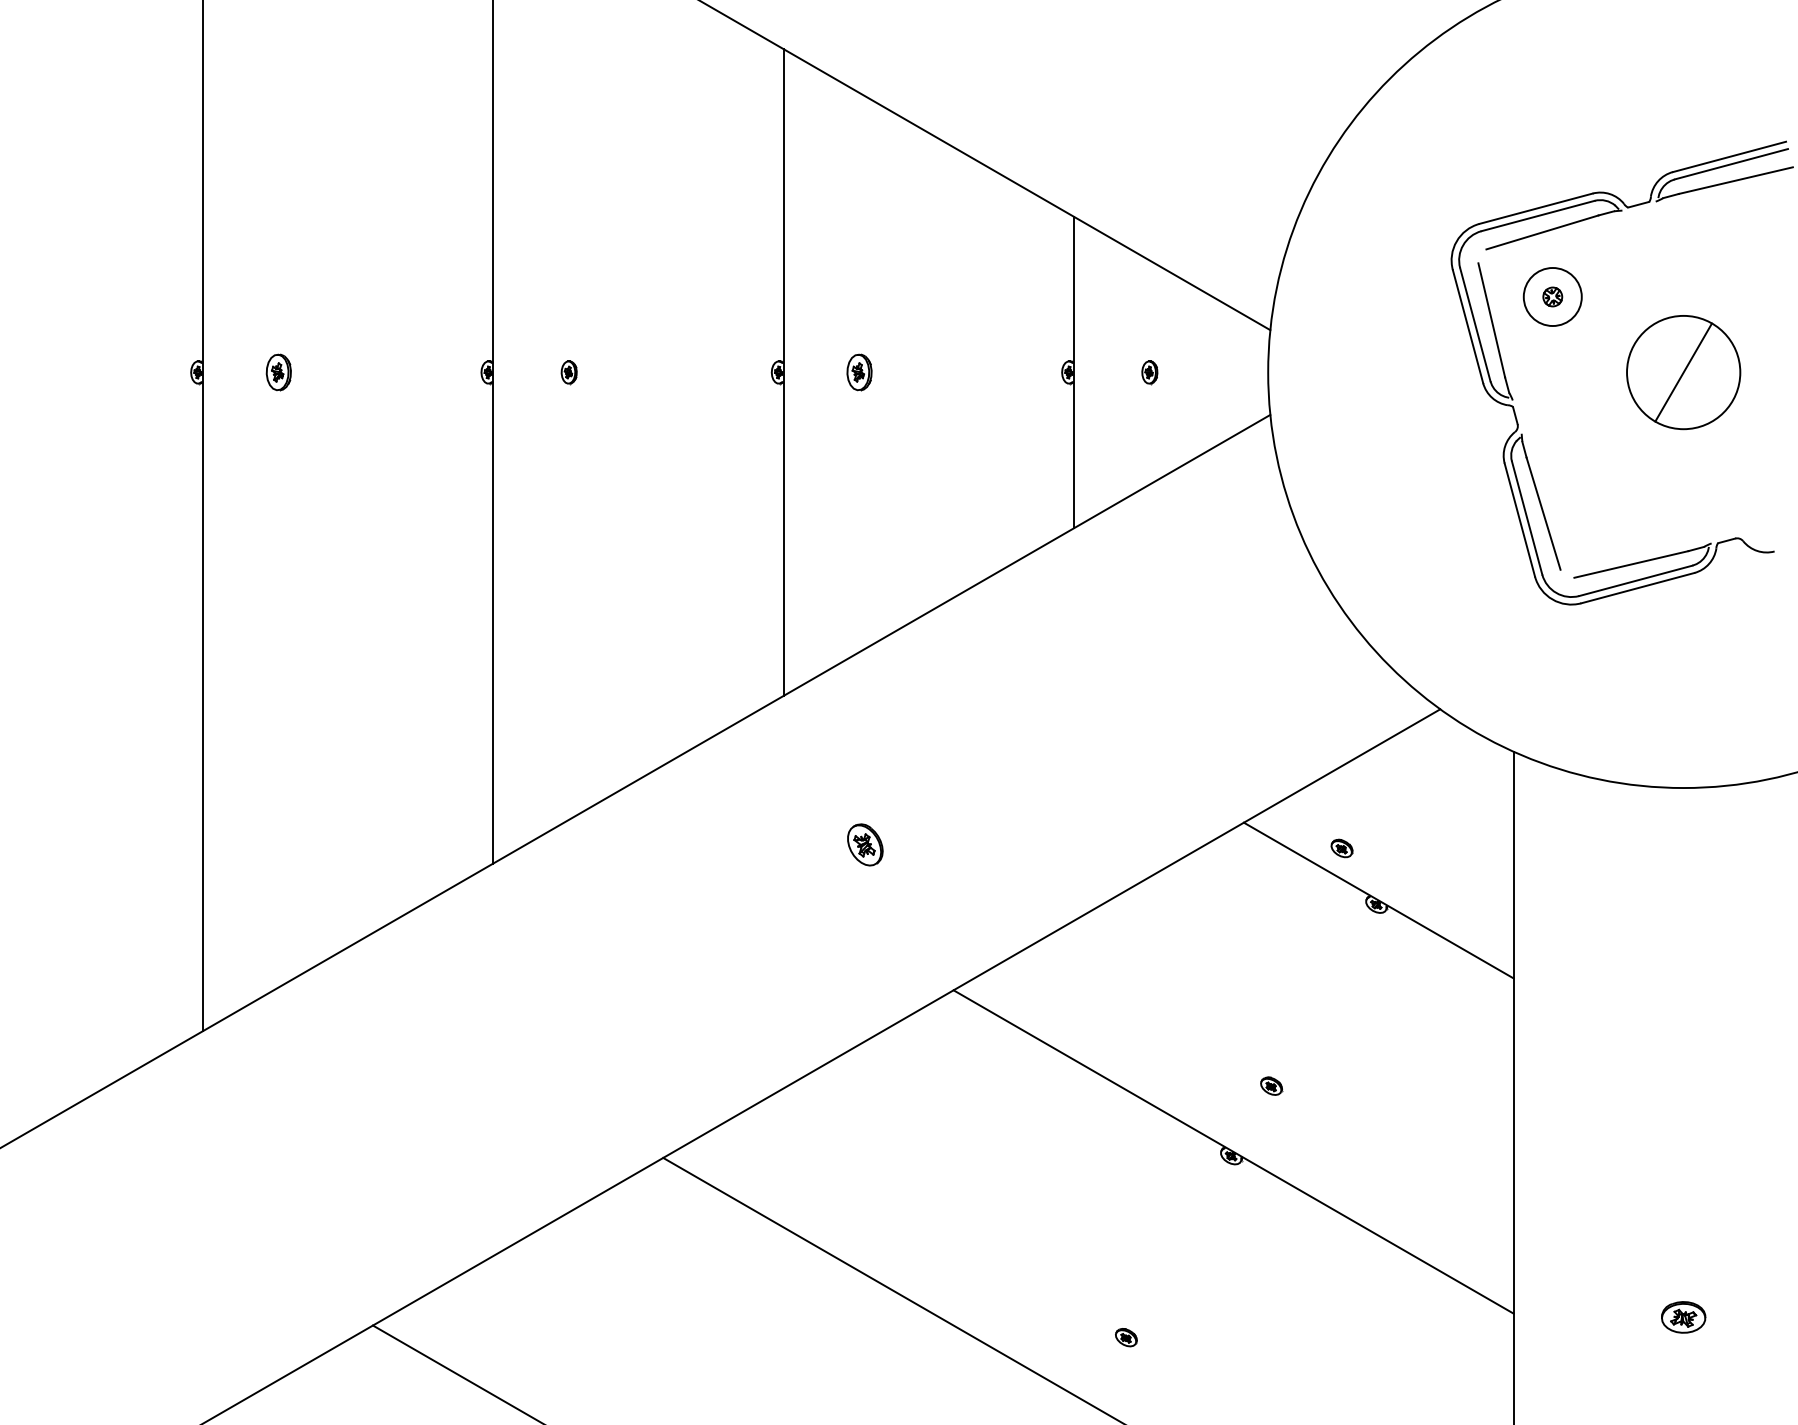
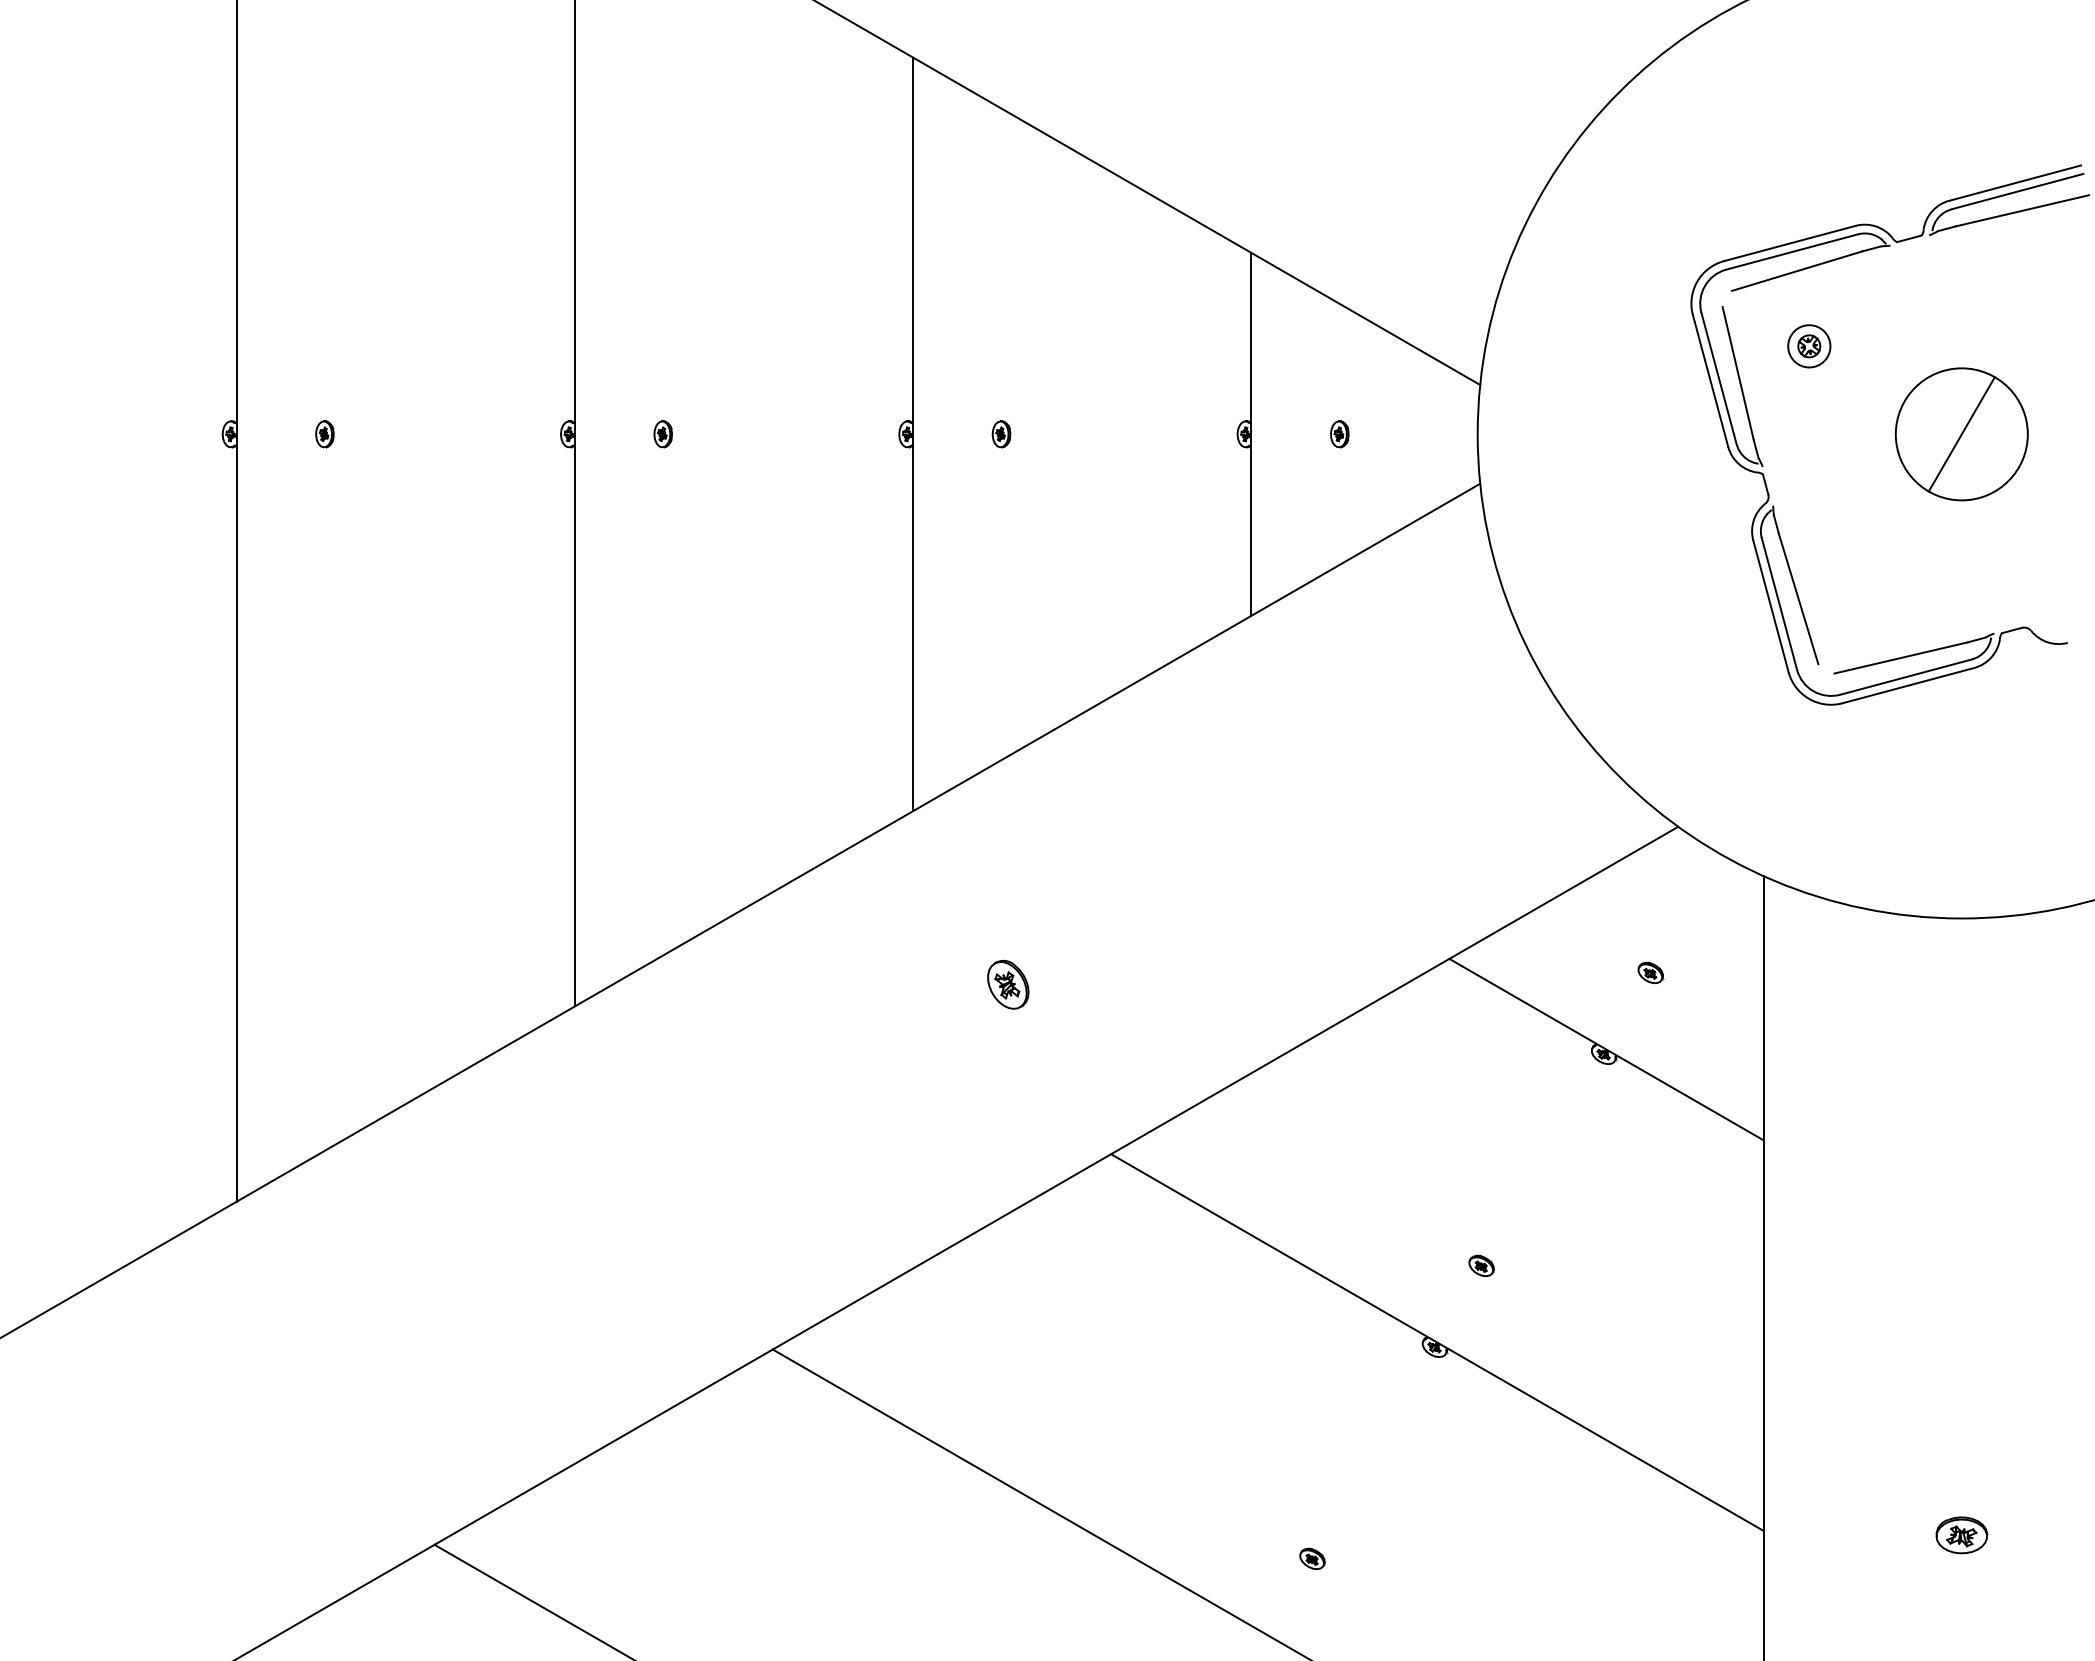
circle: (1552, 297) -> (1809, 346), size x0.62
part: (278, 372) -> (324, 434), size x0.62
part: (859, 372) -> (1001, 434), size x0.62
part: (1341, 848) -> (1650, 972), moved

